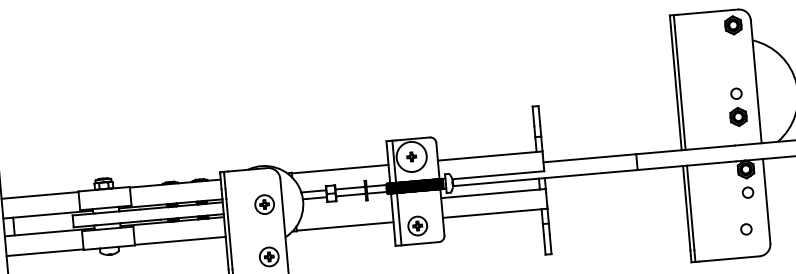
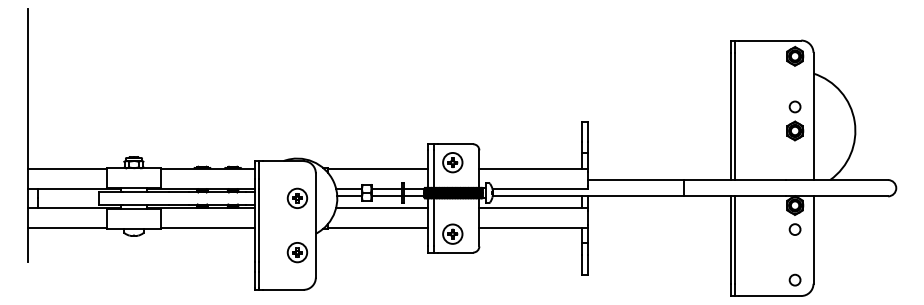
part: (737, 106) -> (795, 120), moved
circle: (411, 156) -> (452, 162), size x0.62
line: (347, 206) -> (382, 207), added
circle: (745, 228) -> (794, 279), moved

